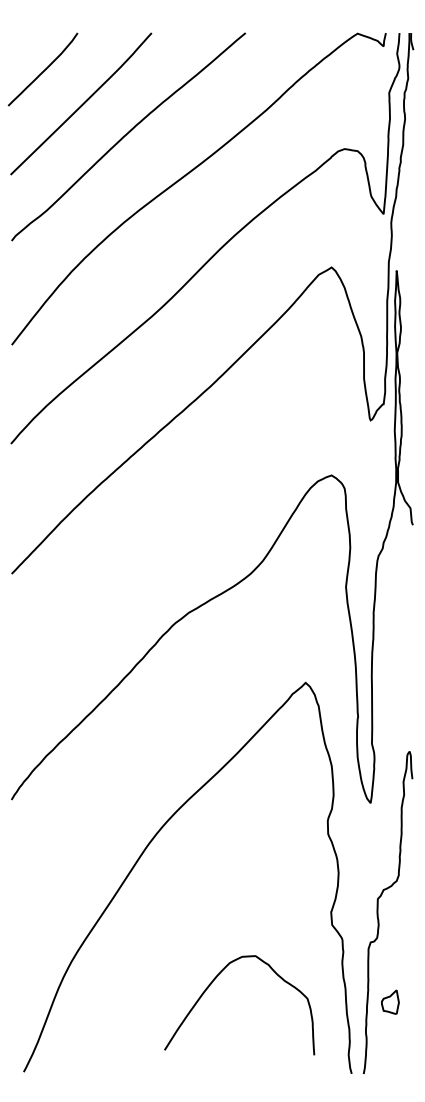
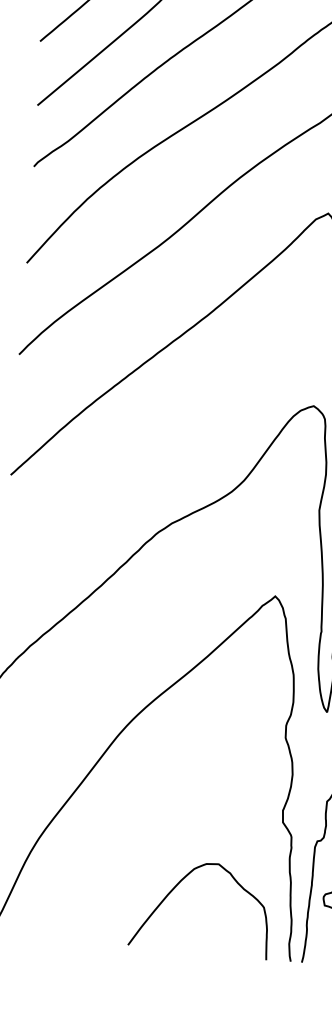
curve: (212, 983) -> (176, 886), moved

